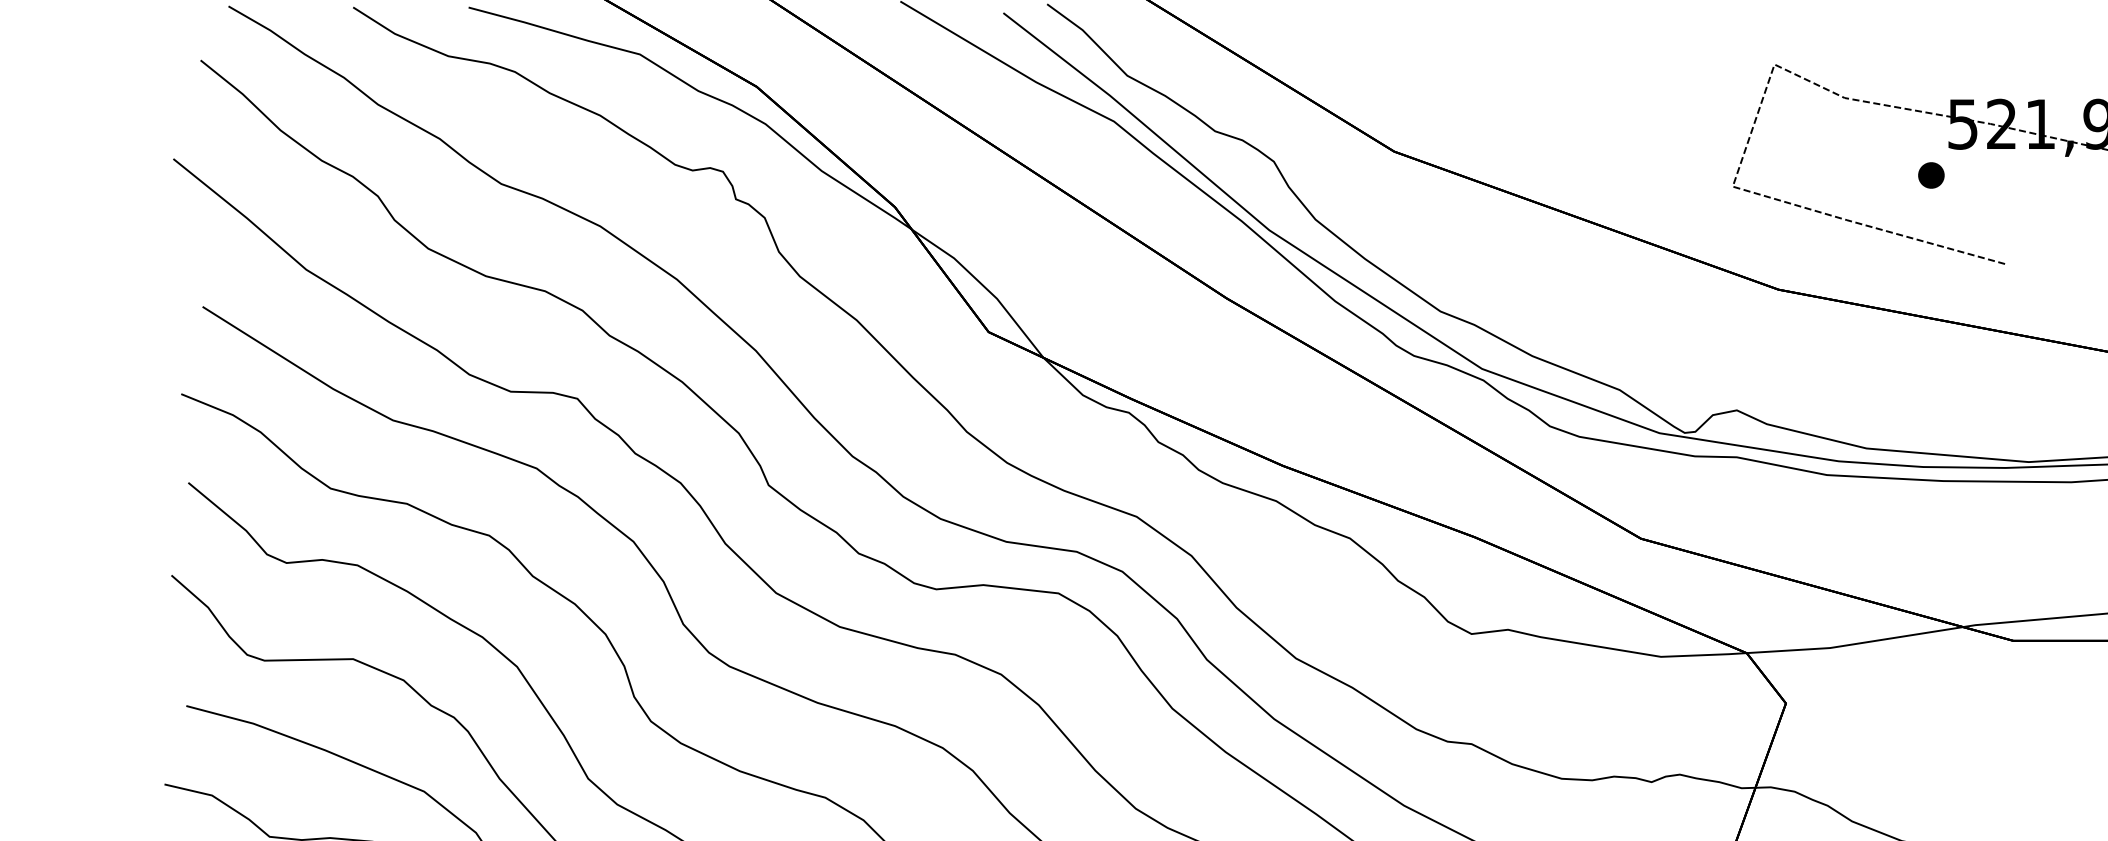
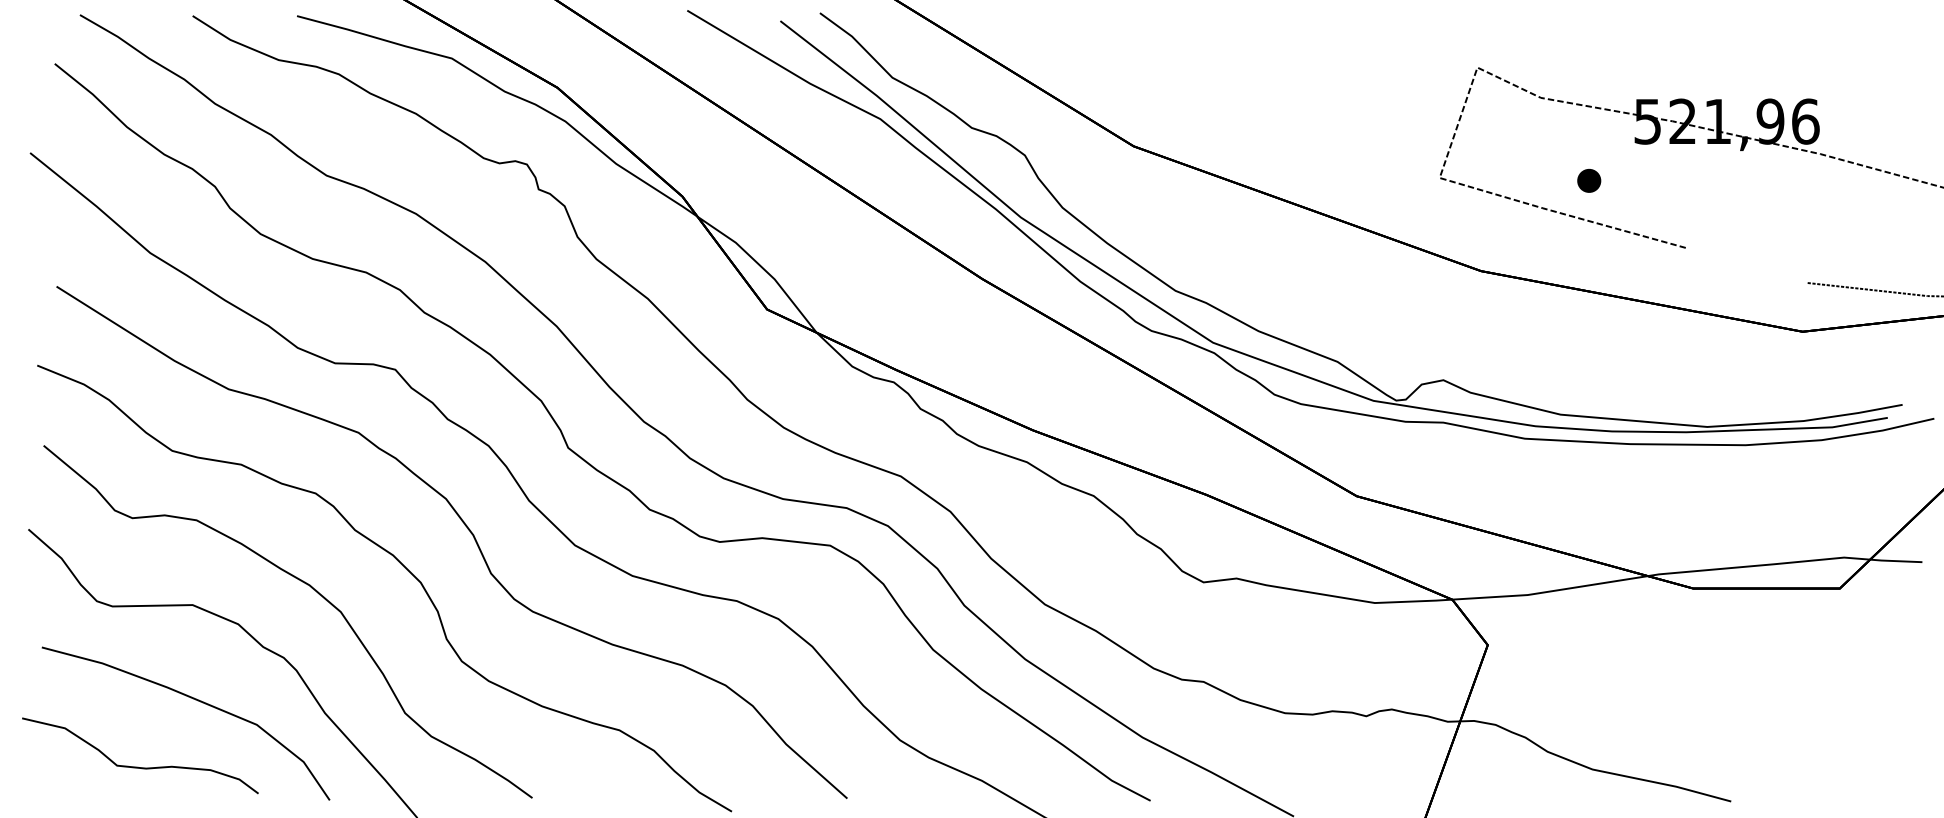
part: (1931, 175) -> (1589, 180), moved

